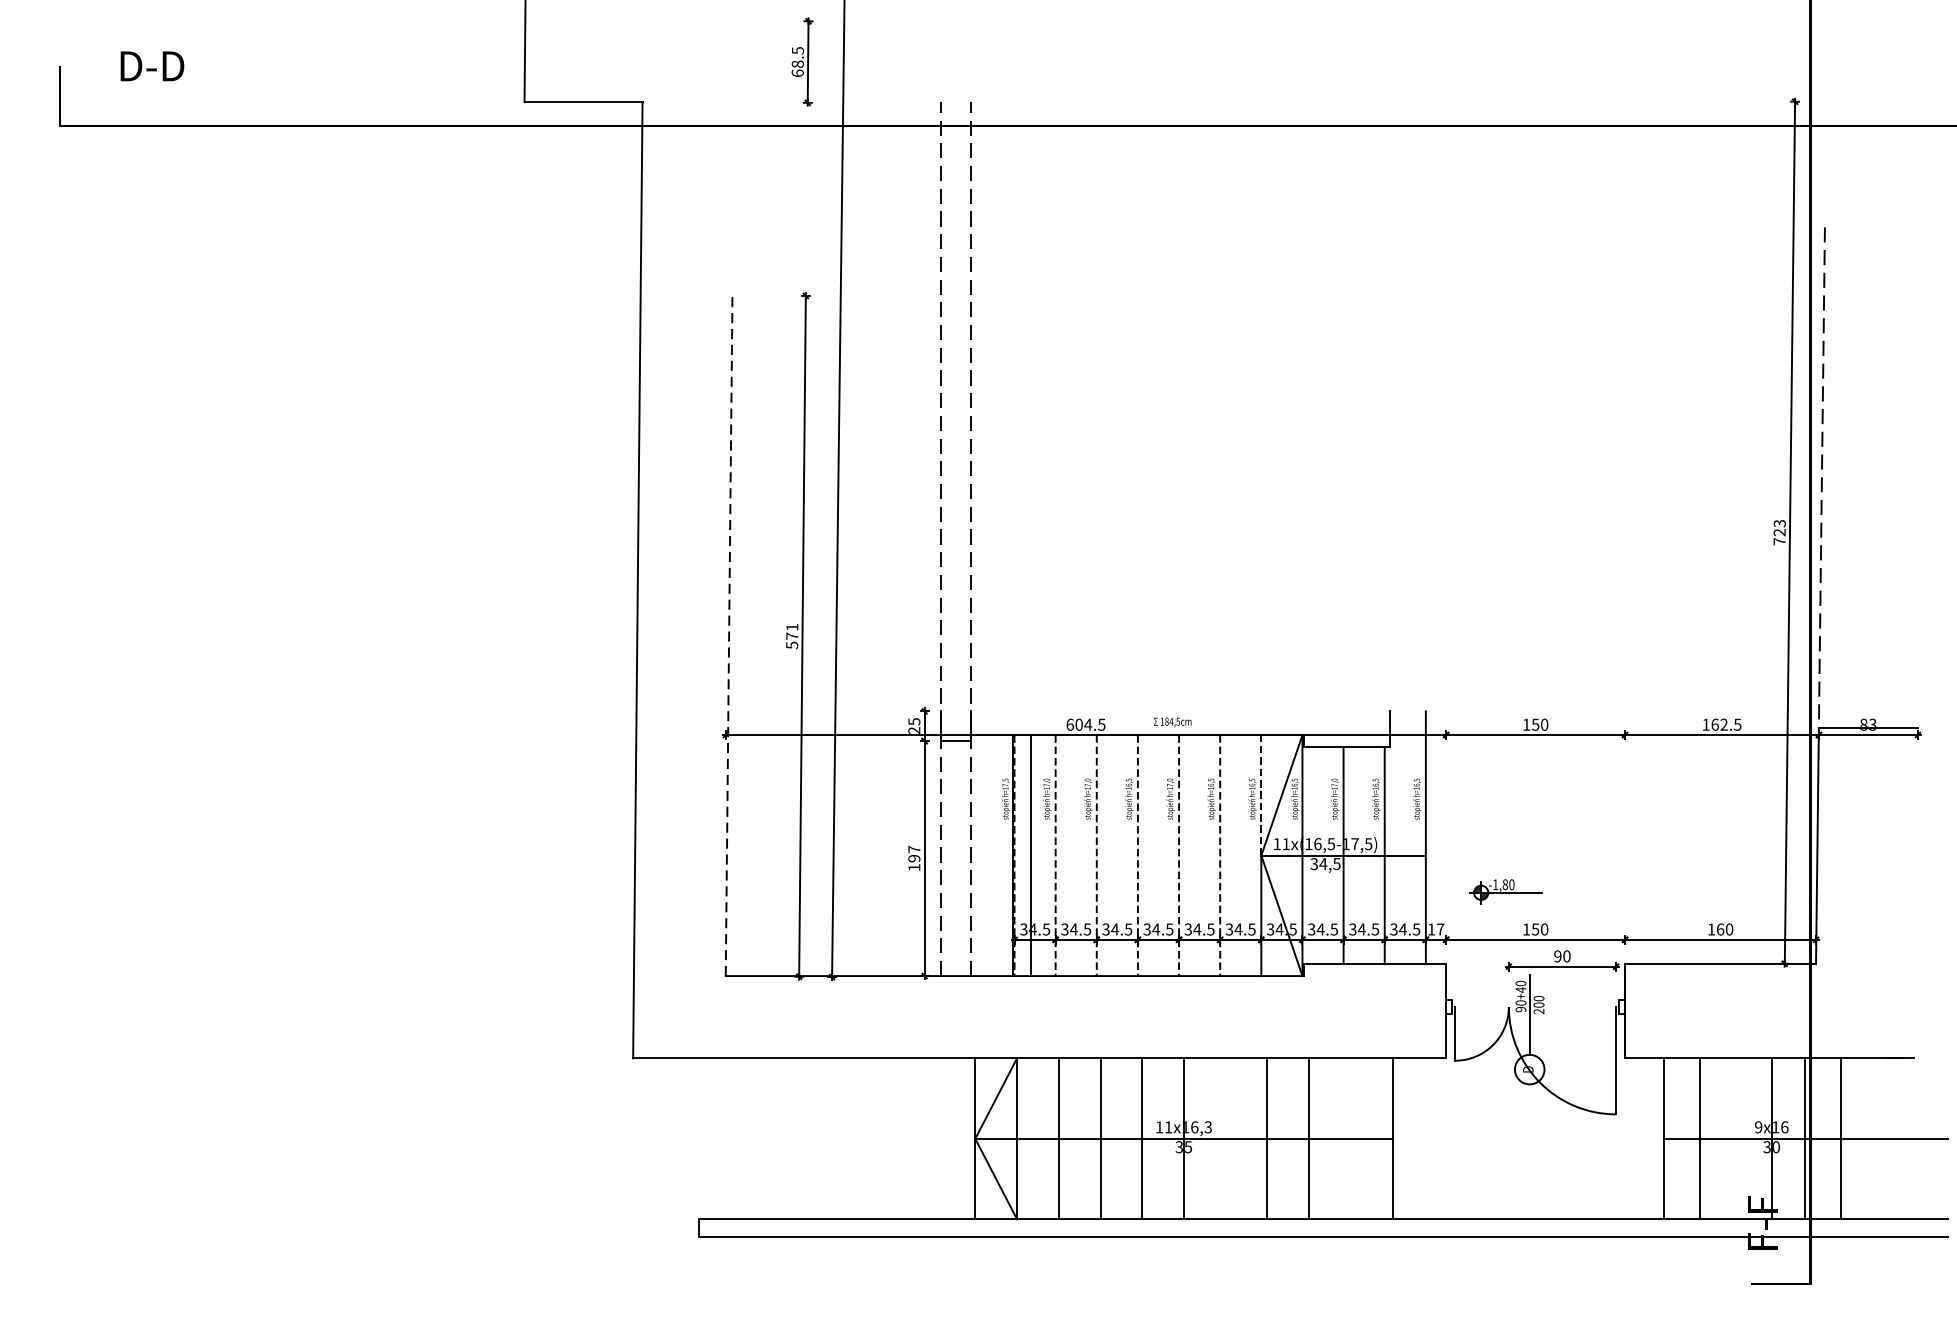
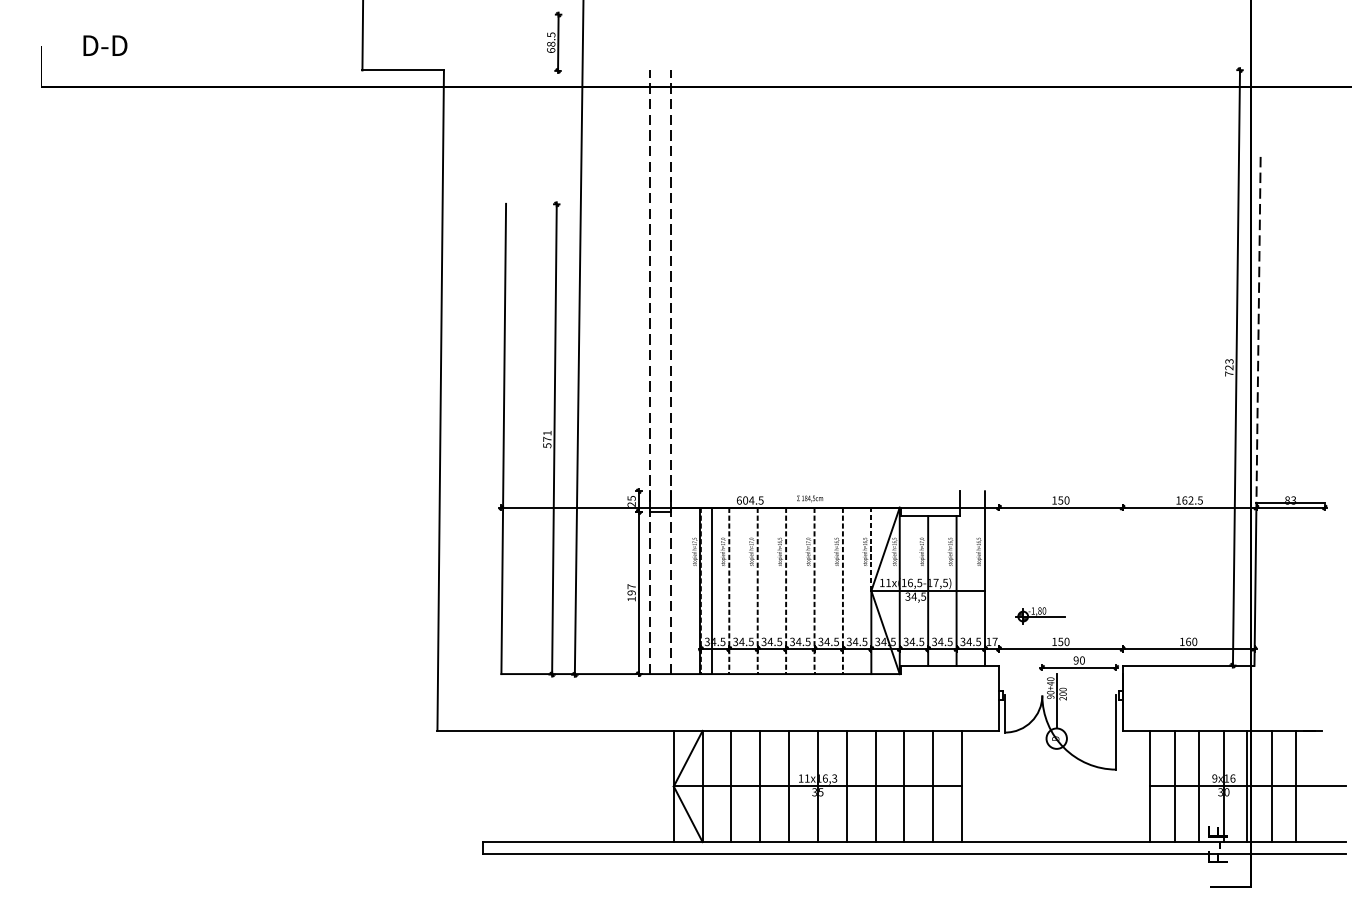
line: (728, 634) -> (503, 438), dashed -> solid
line: (1225, 1138) -> (846, 786), added
line: (1351, 1138) -> (933, 786), added
line: (1736, 1138) -> (1199, 786), added
line: (1876, 1138) -> (1296, 786), added

